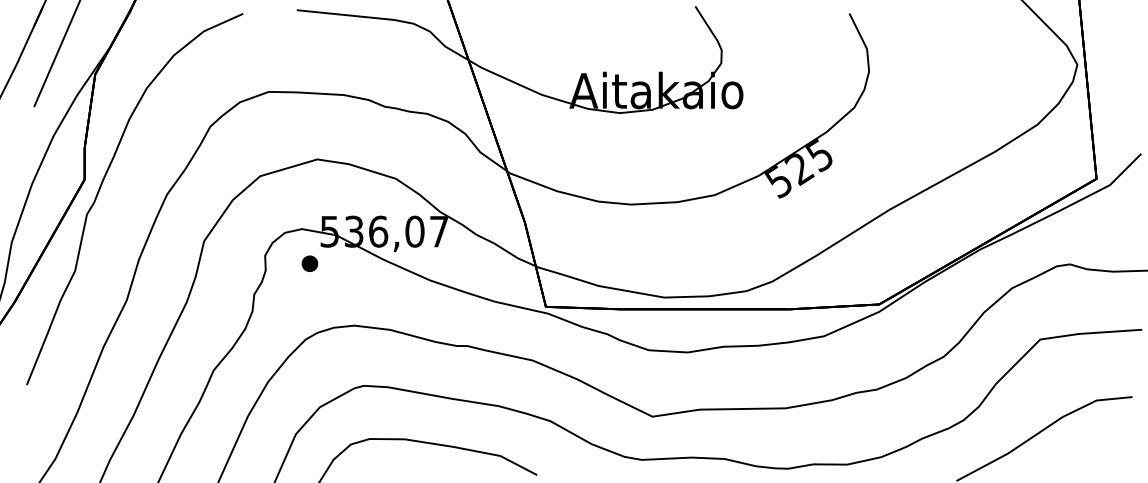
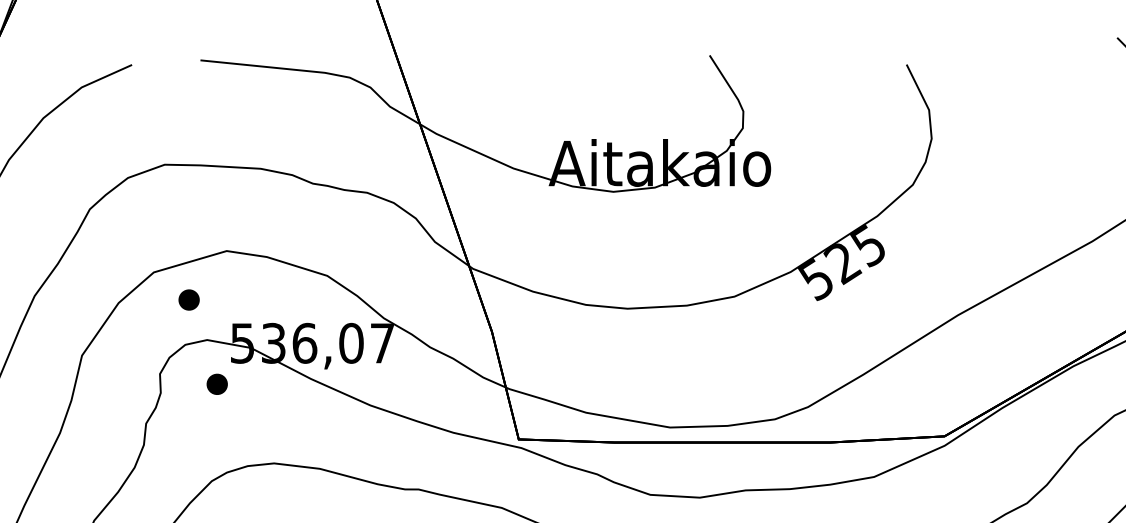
part: (287, 197) -> (188, 299), added

